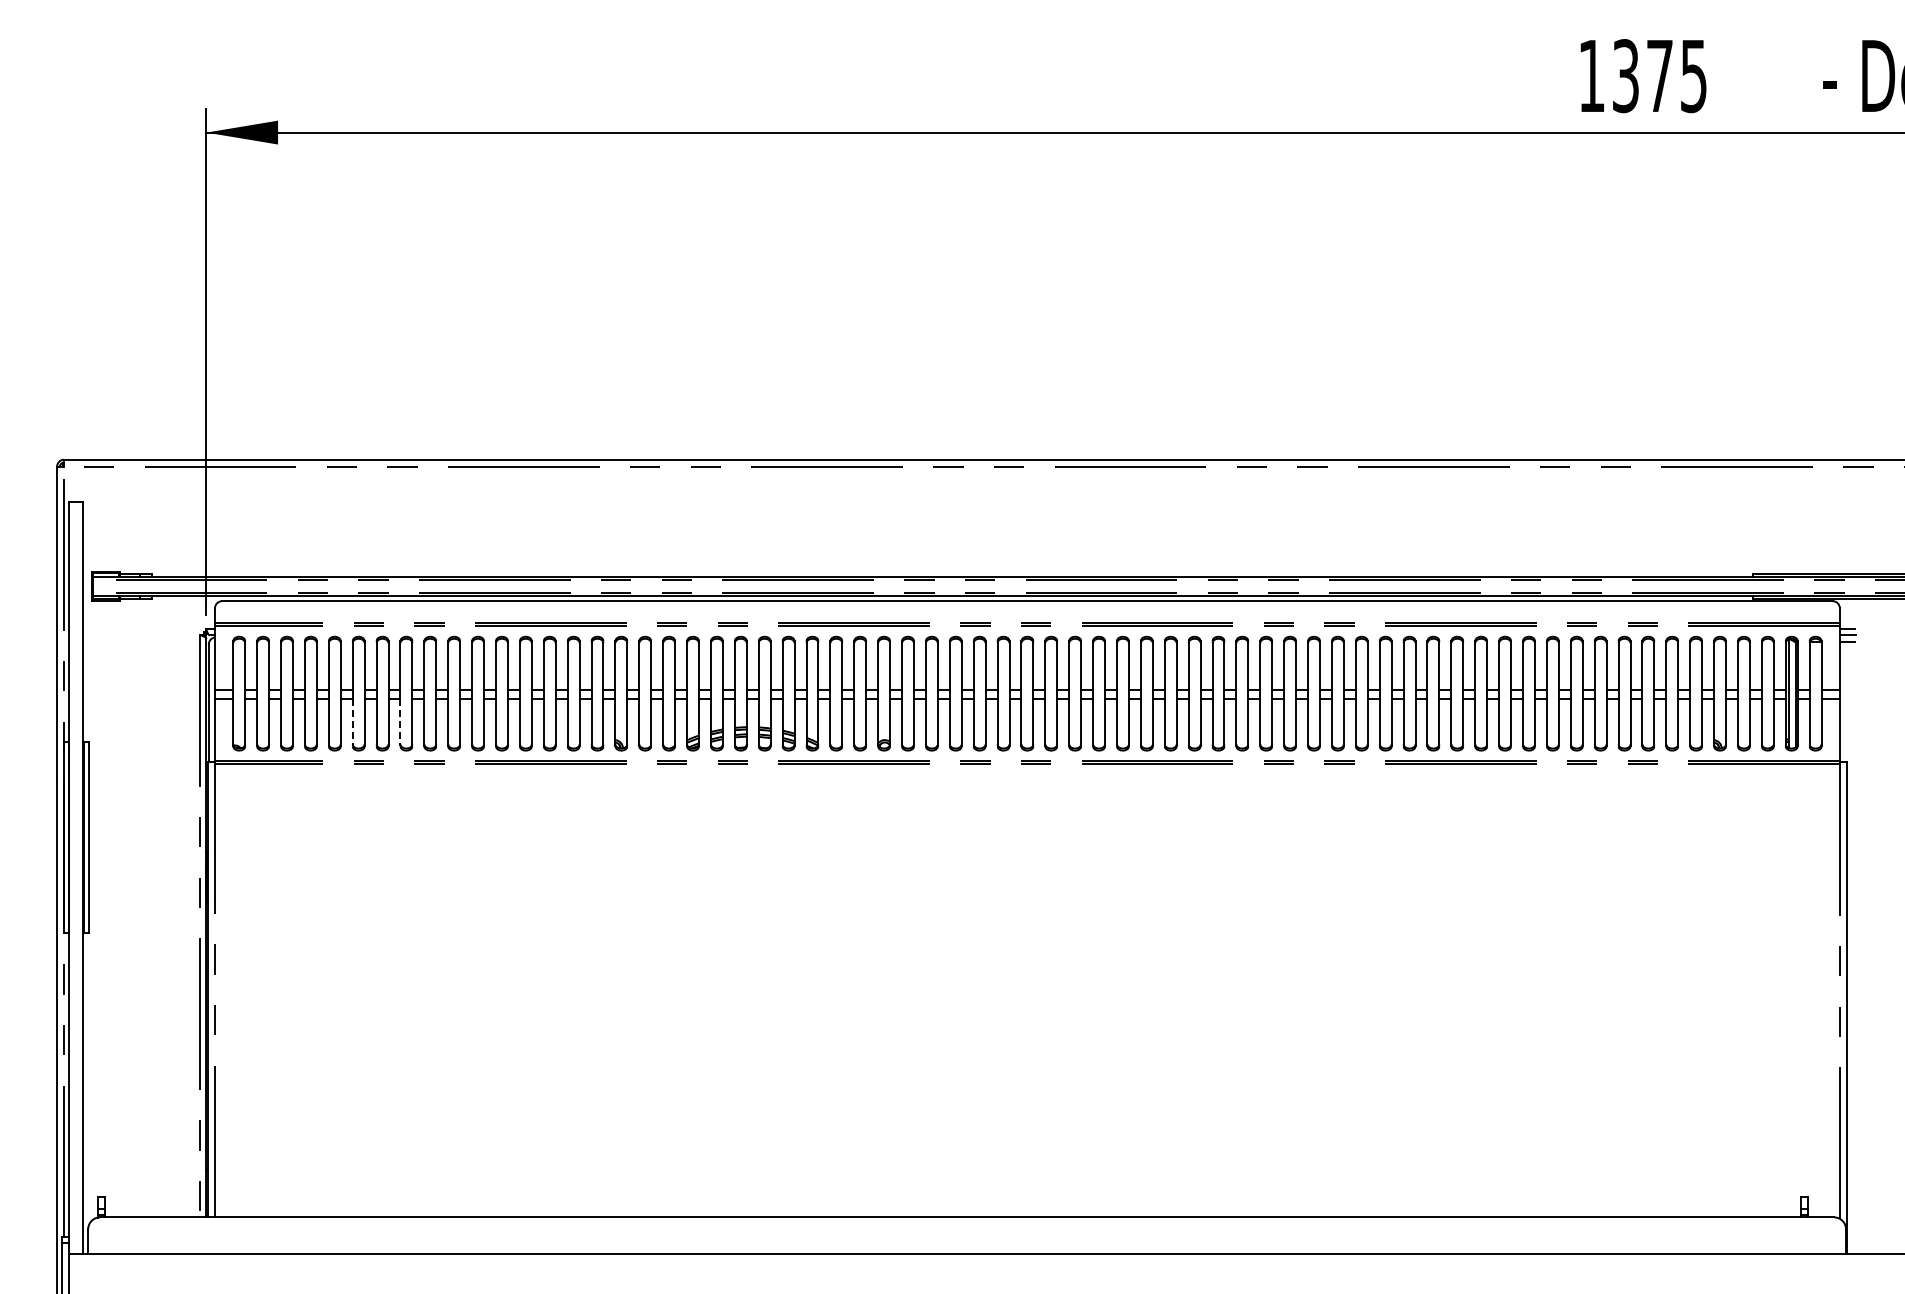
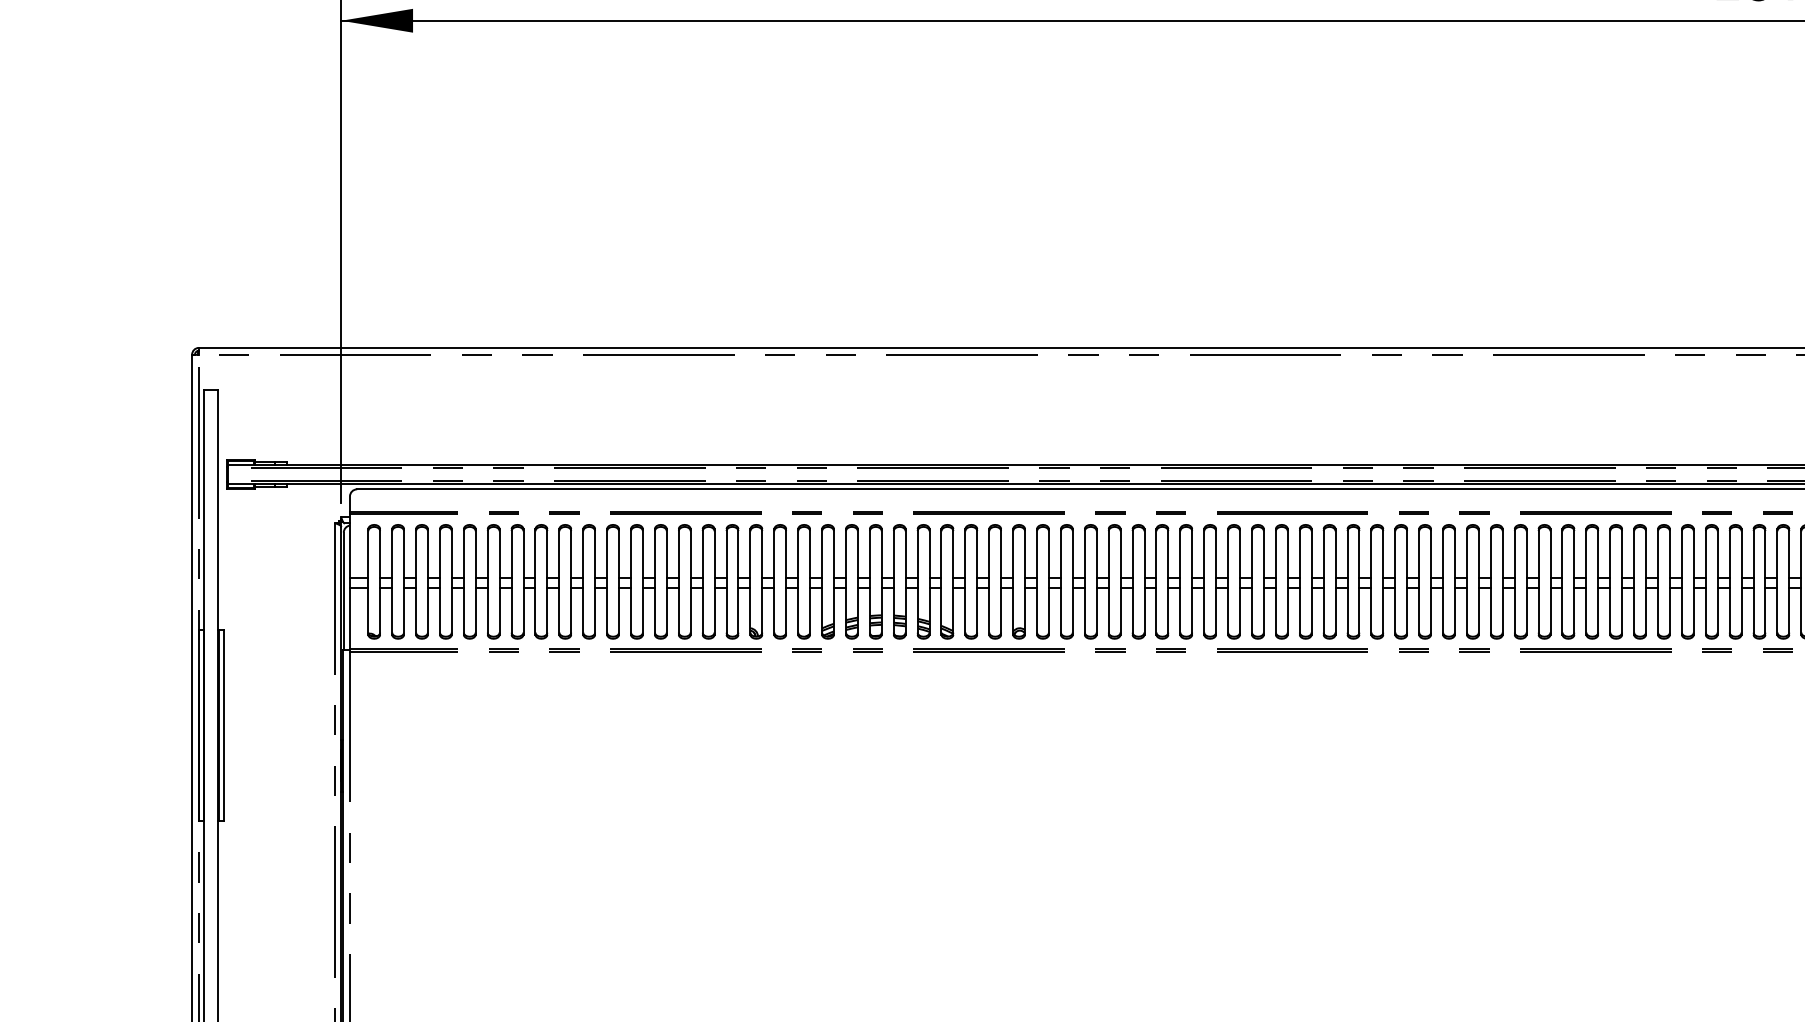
line: (352, 722) -> (487, 610), dashed -> solid
line: (400, 722) -> (535, 610), dashed -> solid

